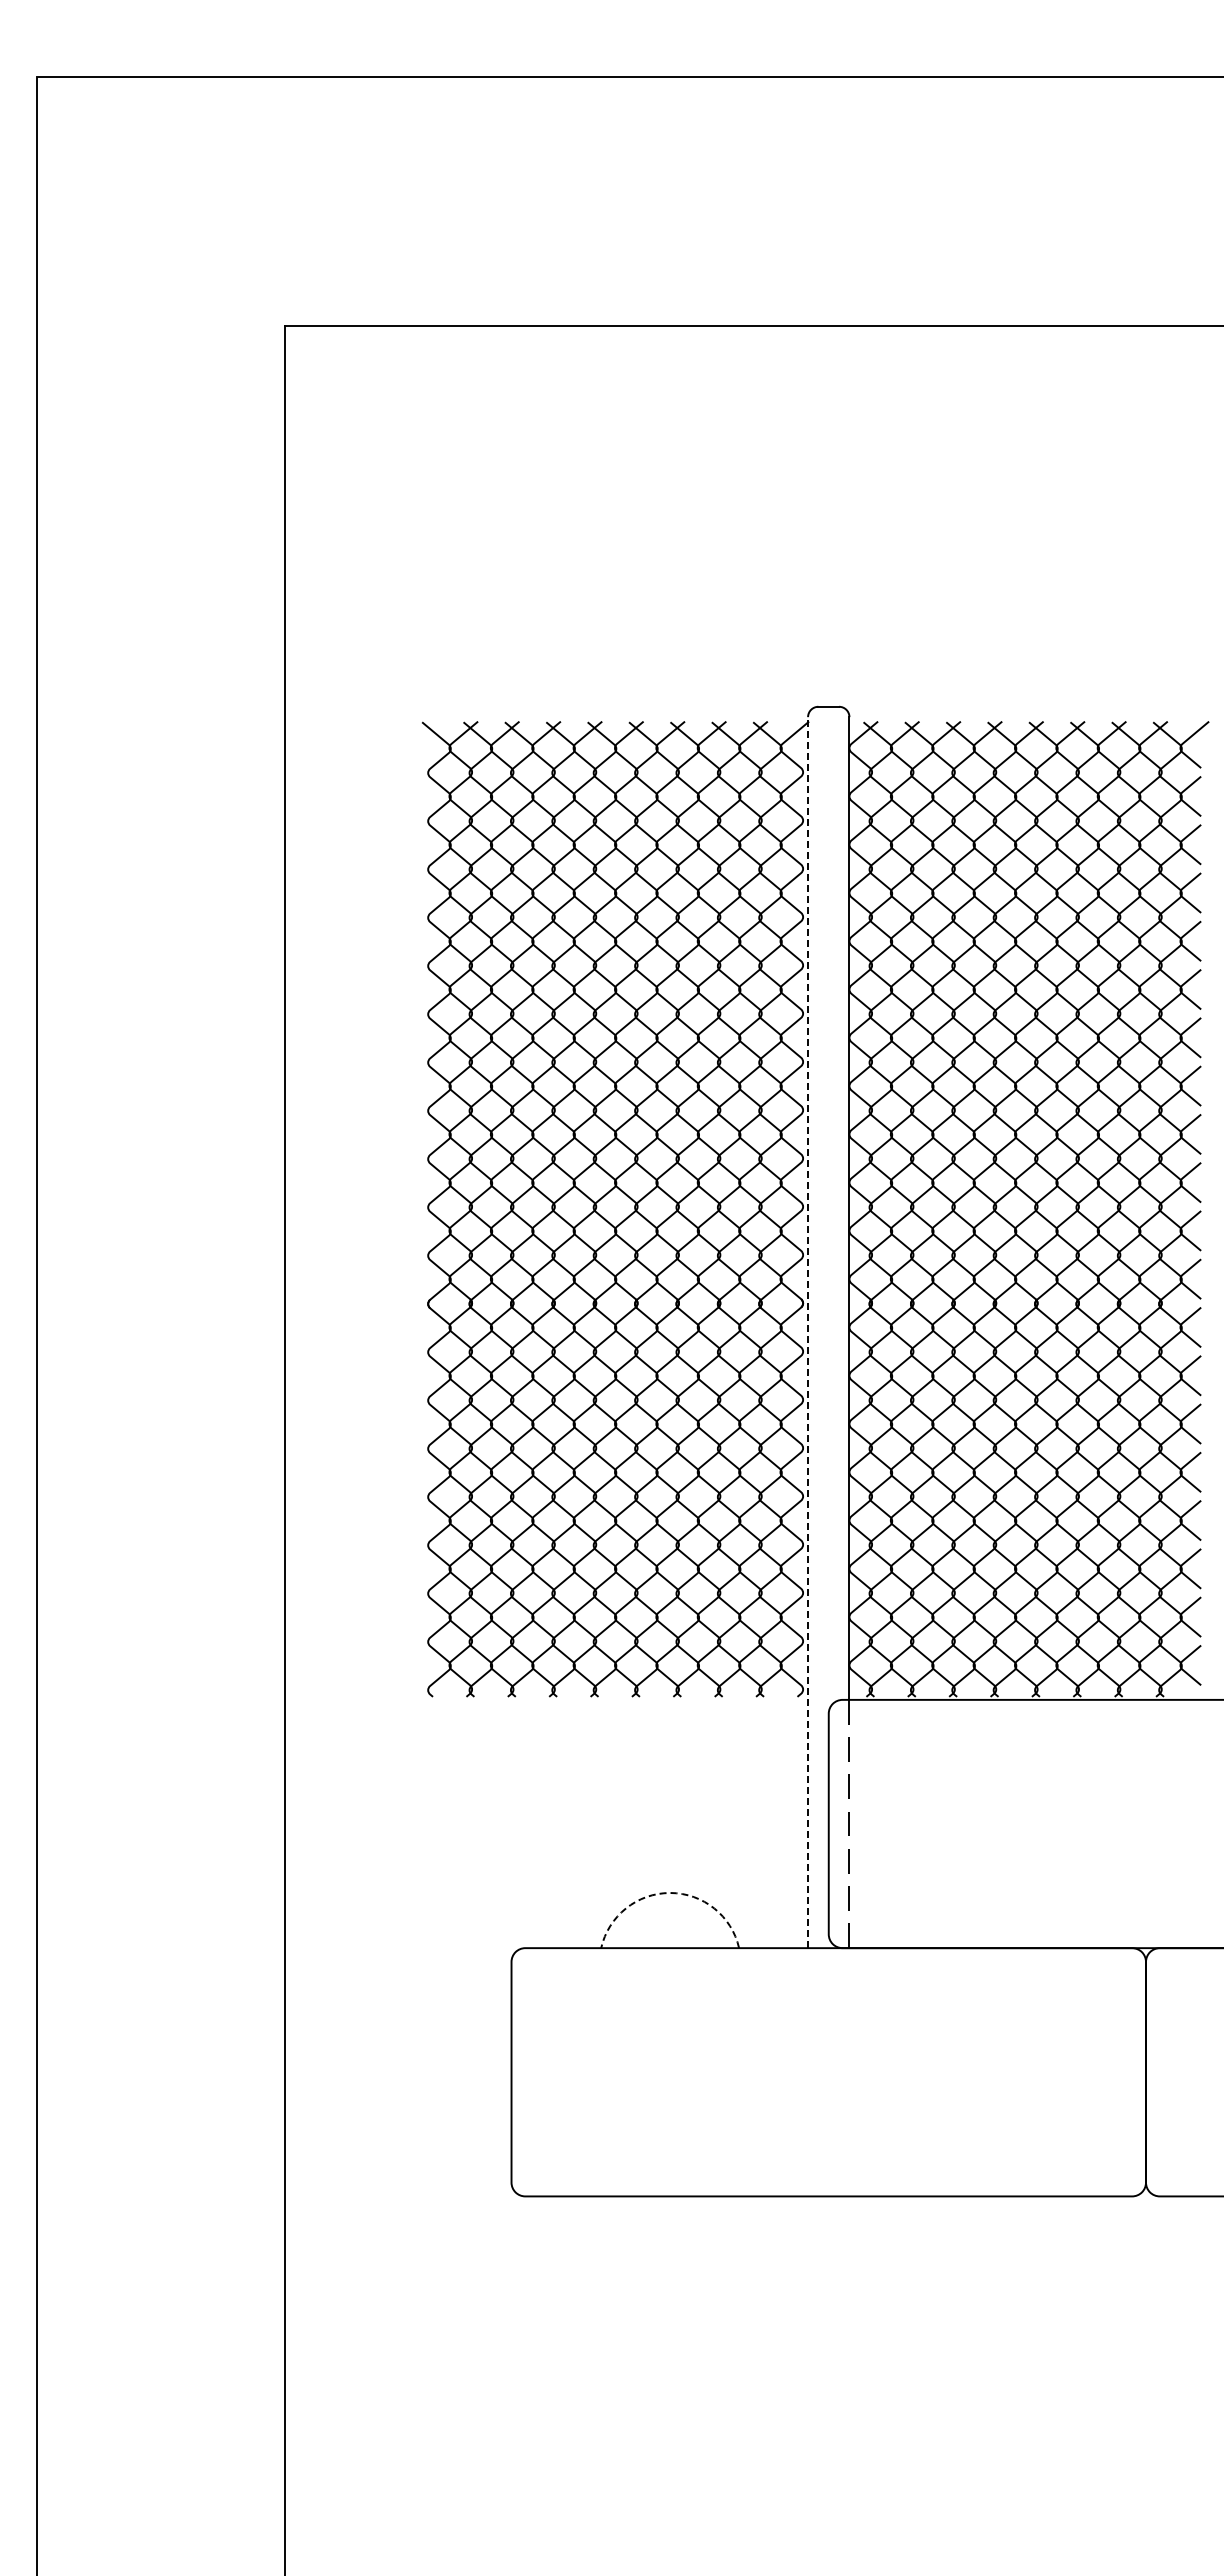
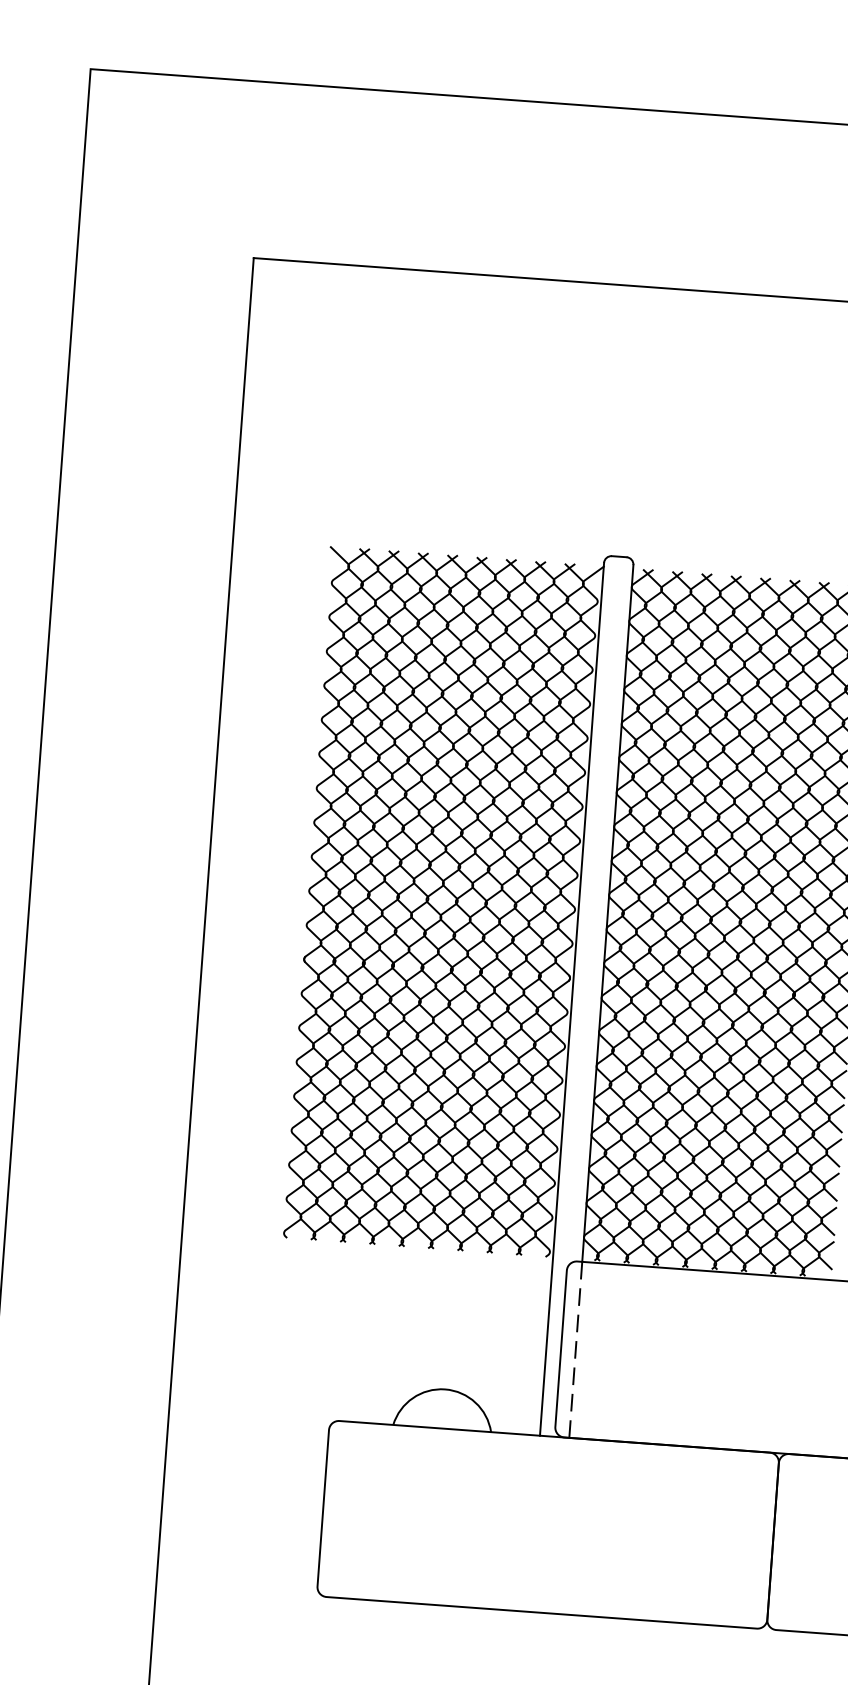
line: (808, 1332) -> (572, 999), dashed -> solid
arc: (670, 1892) -> (445, 1389), dashed -> solid

